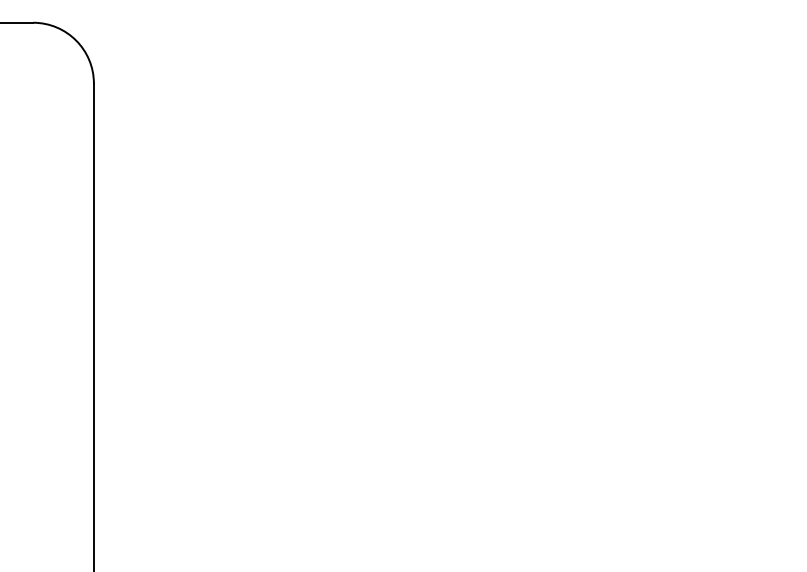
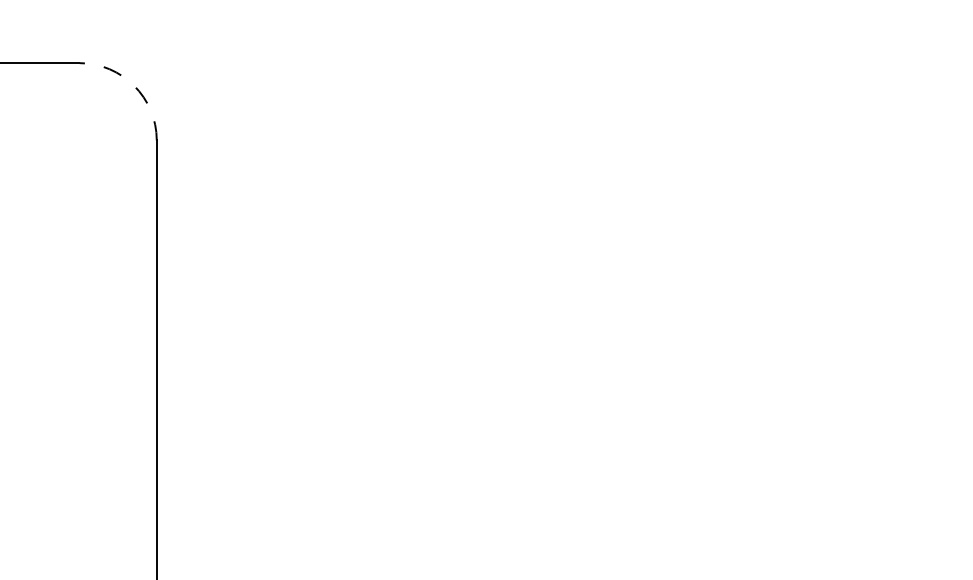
arc: (76, 40) -> (134, 85), solid -> dashed

